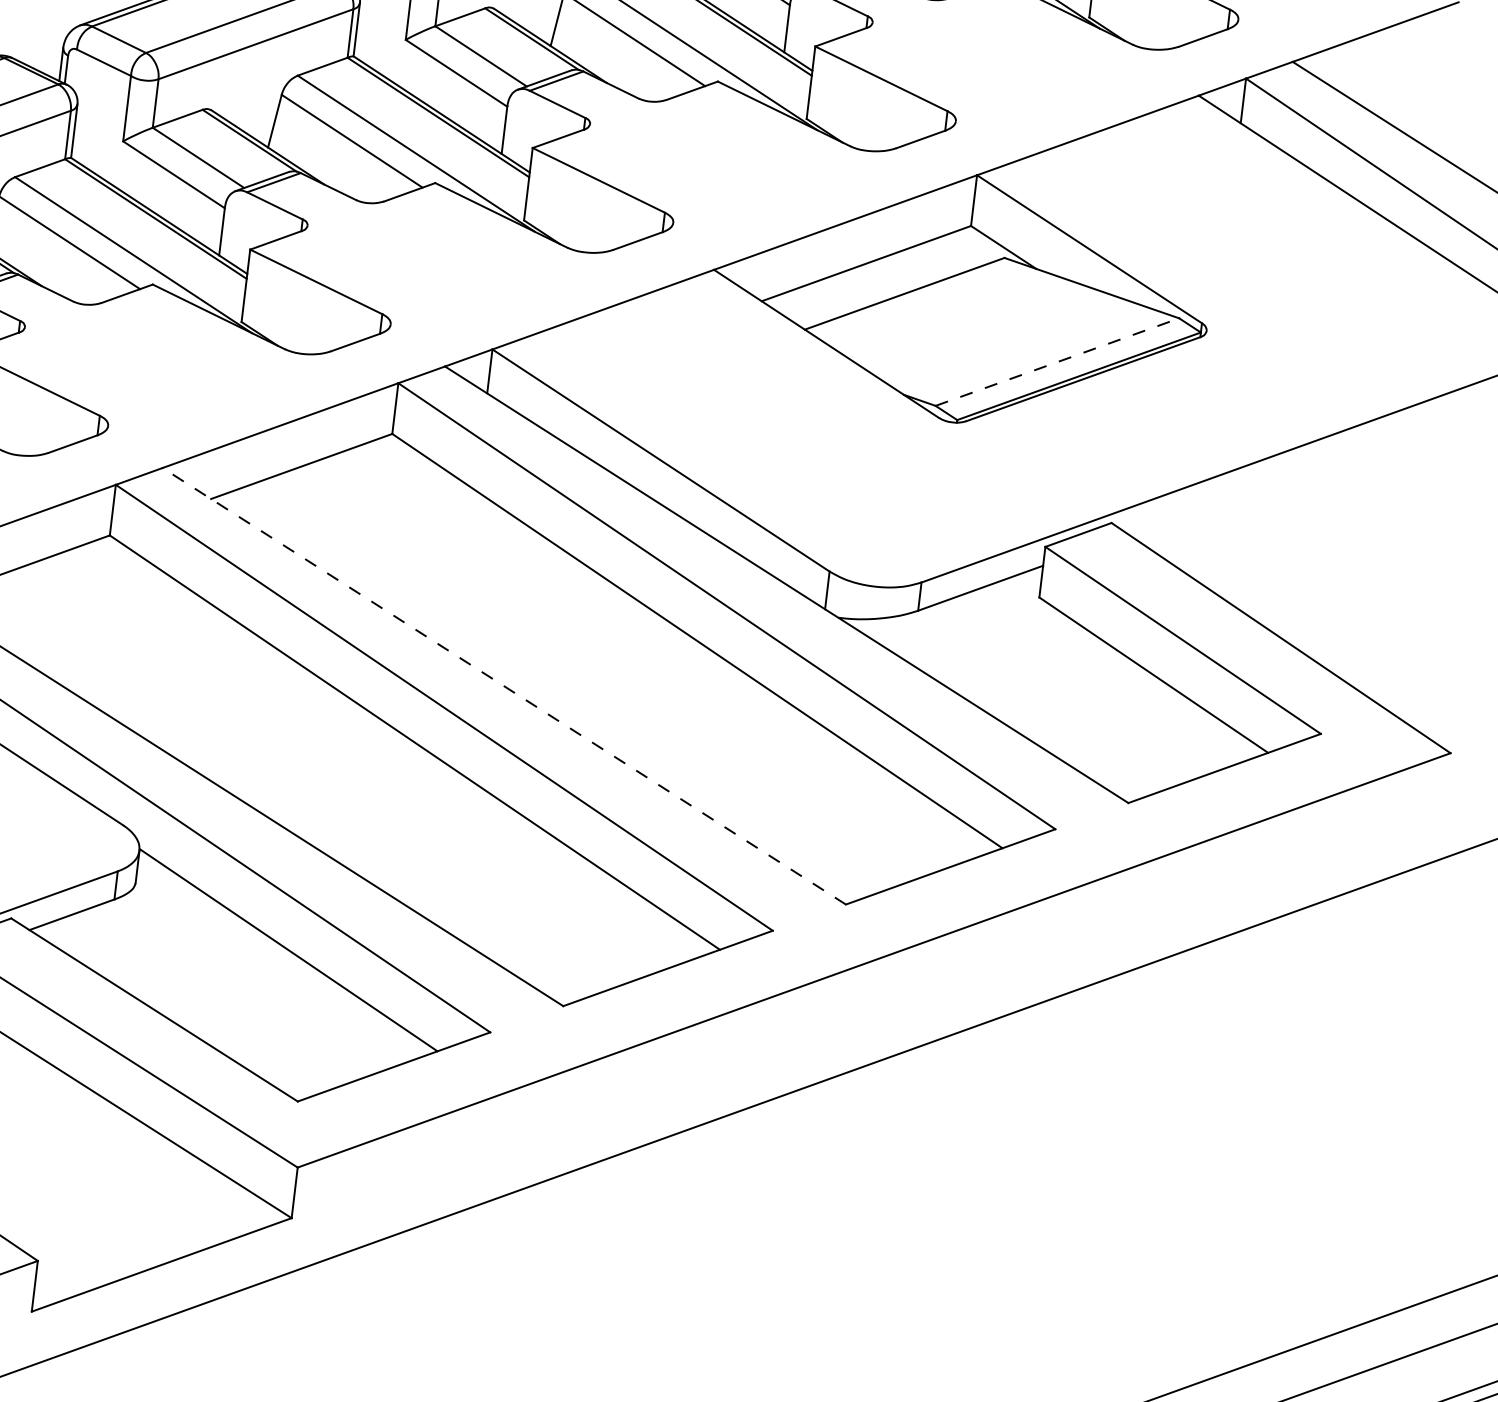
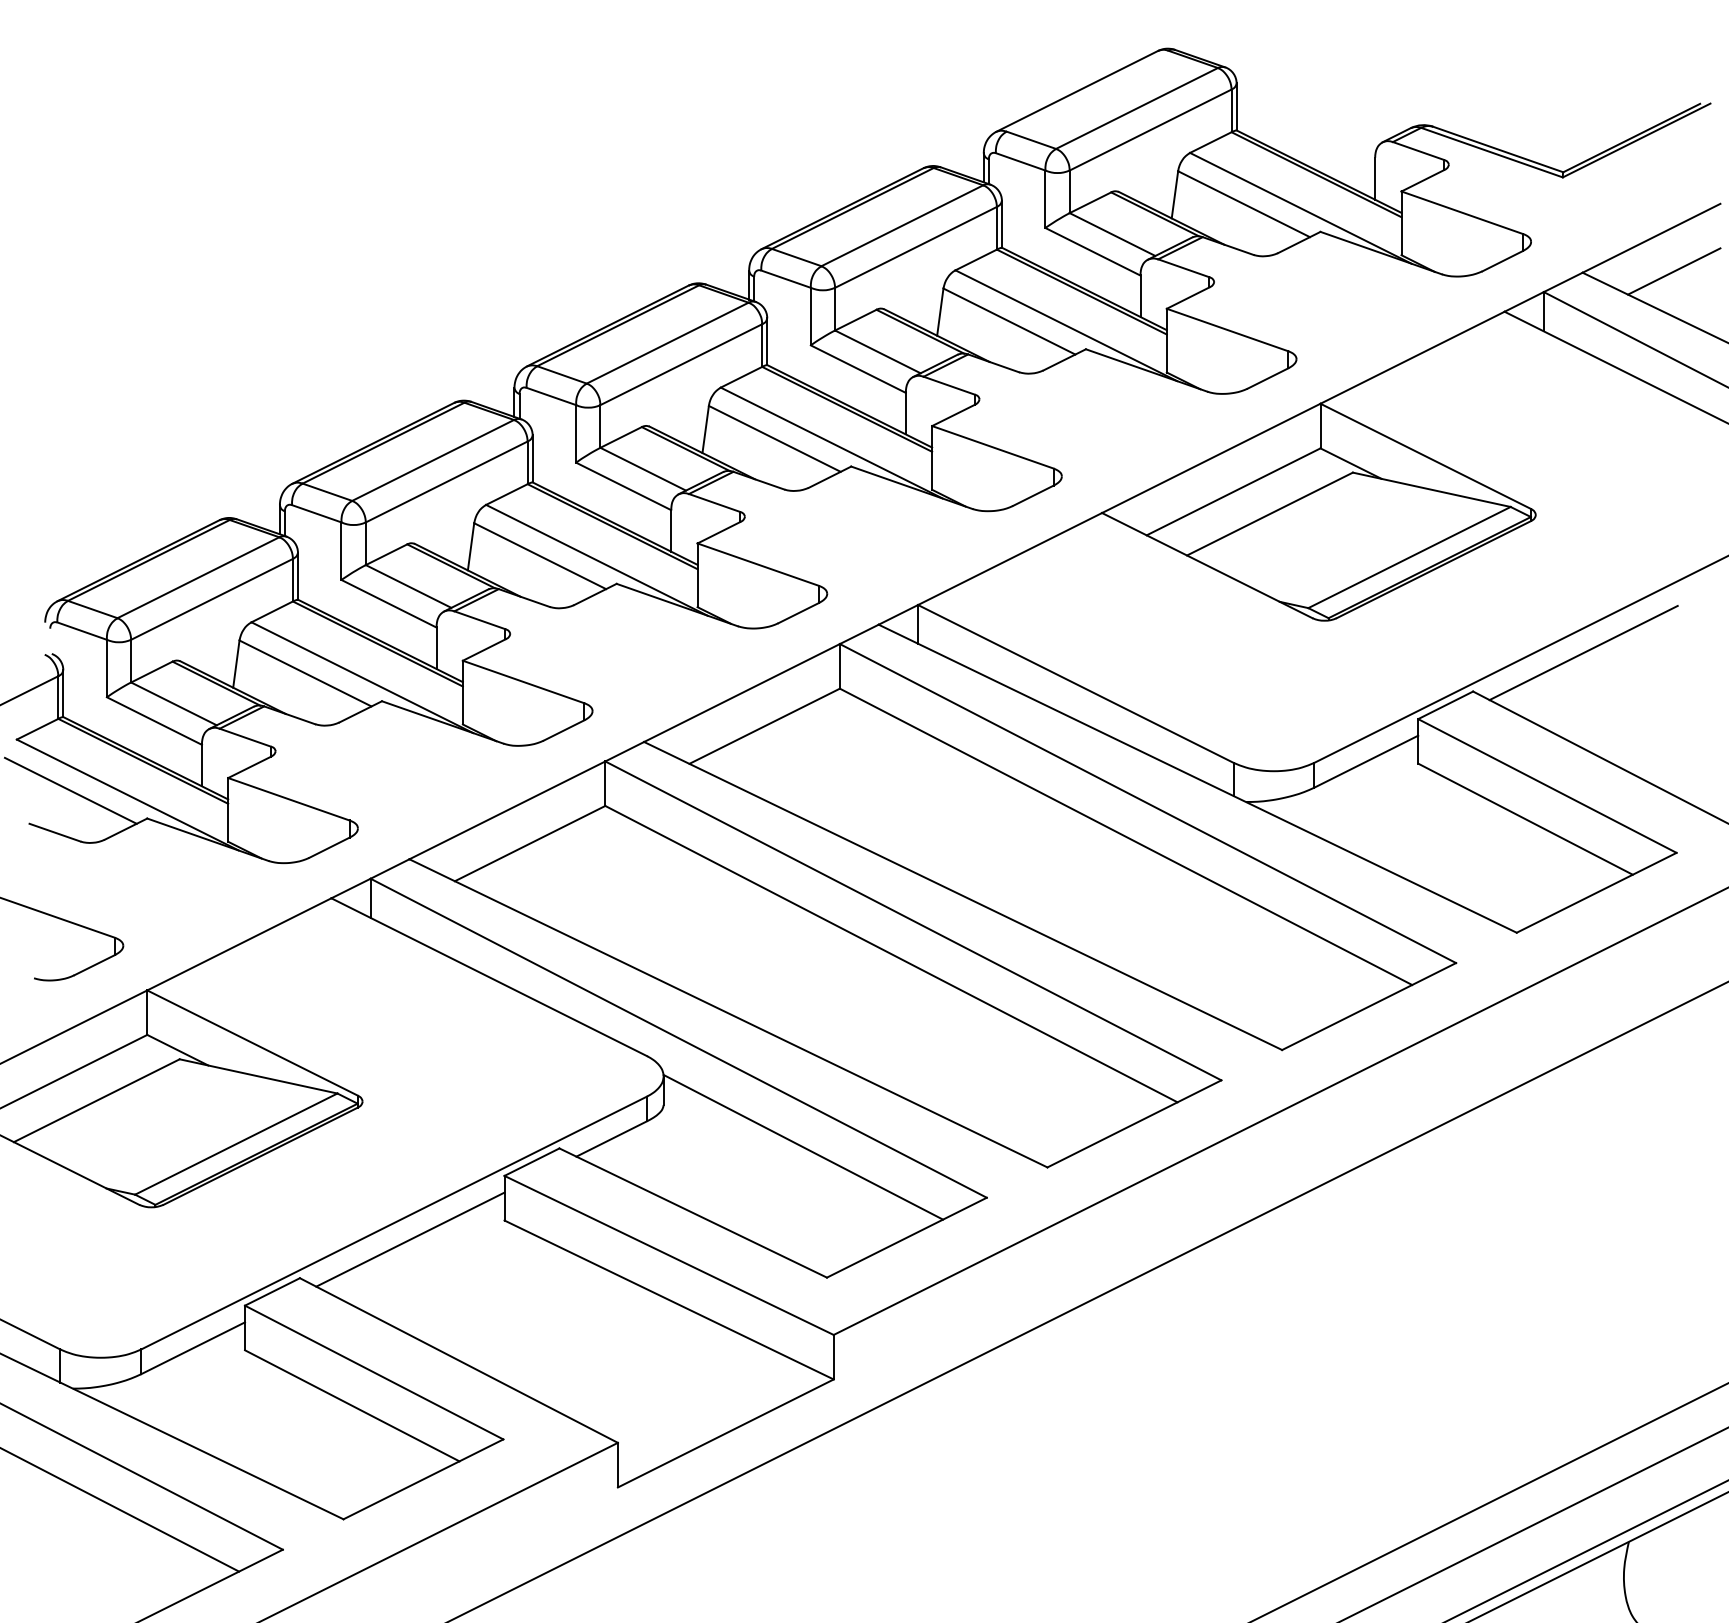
line: (1397, 72) -> (1674, 271), added
line: (1057, 362) -> (1409, 557), dashed -> solid
line: (1242, 493) -> (1583, 652), added
line: (503, 685) -> (962, 895), dashed -> solid

